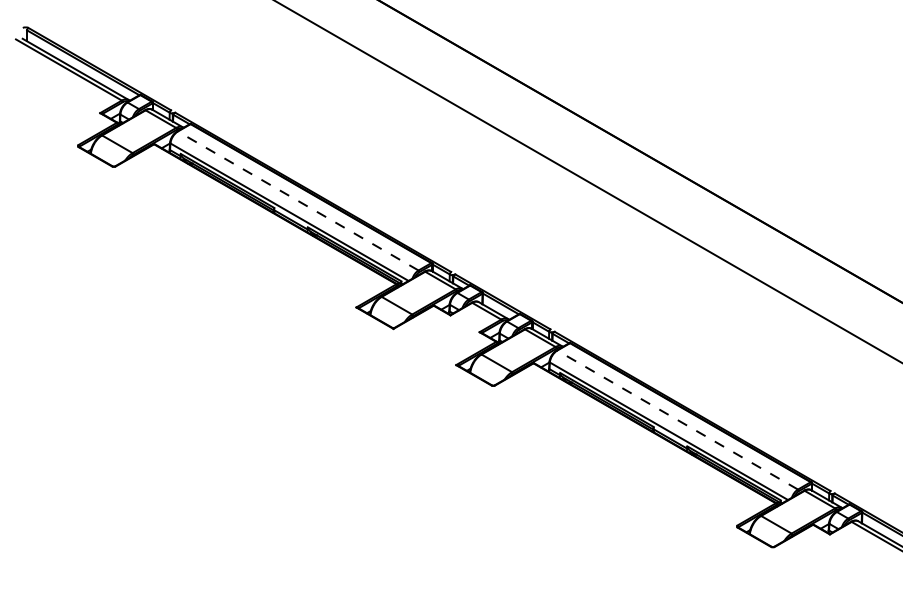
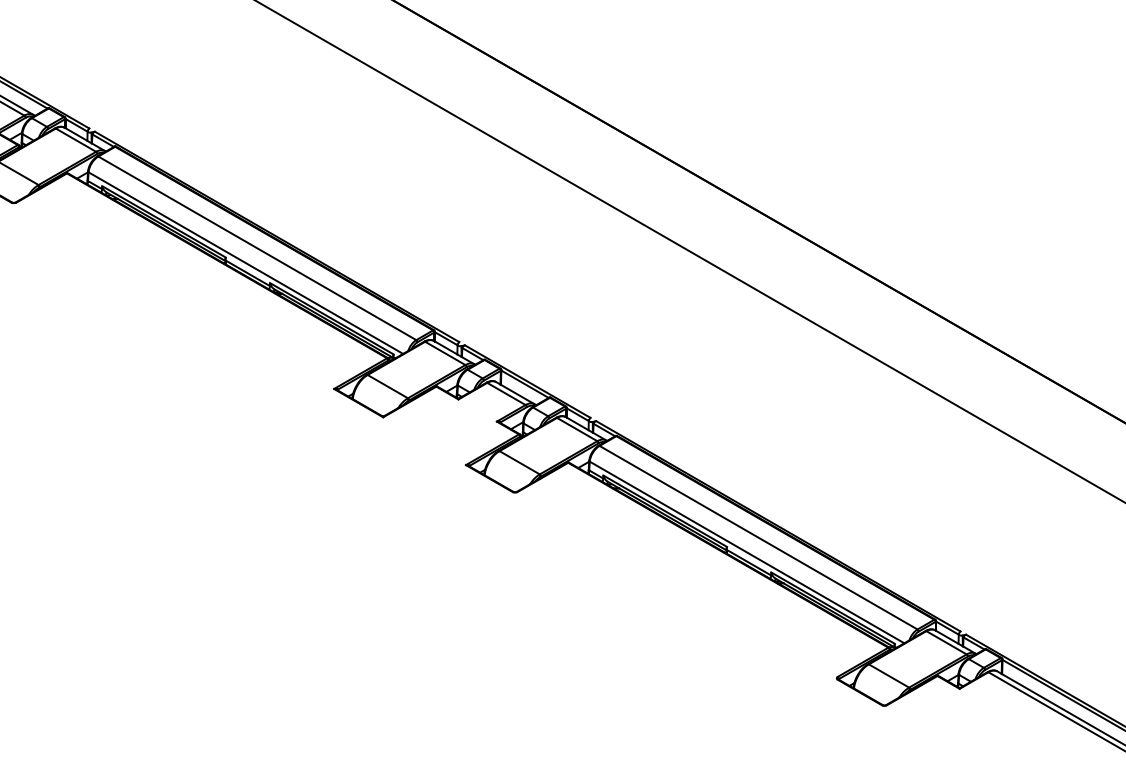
line: (298, 201) -> (257, 248), dashed -> solid
line: (677, 420) -> (758, 538), dashed -> solid

